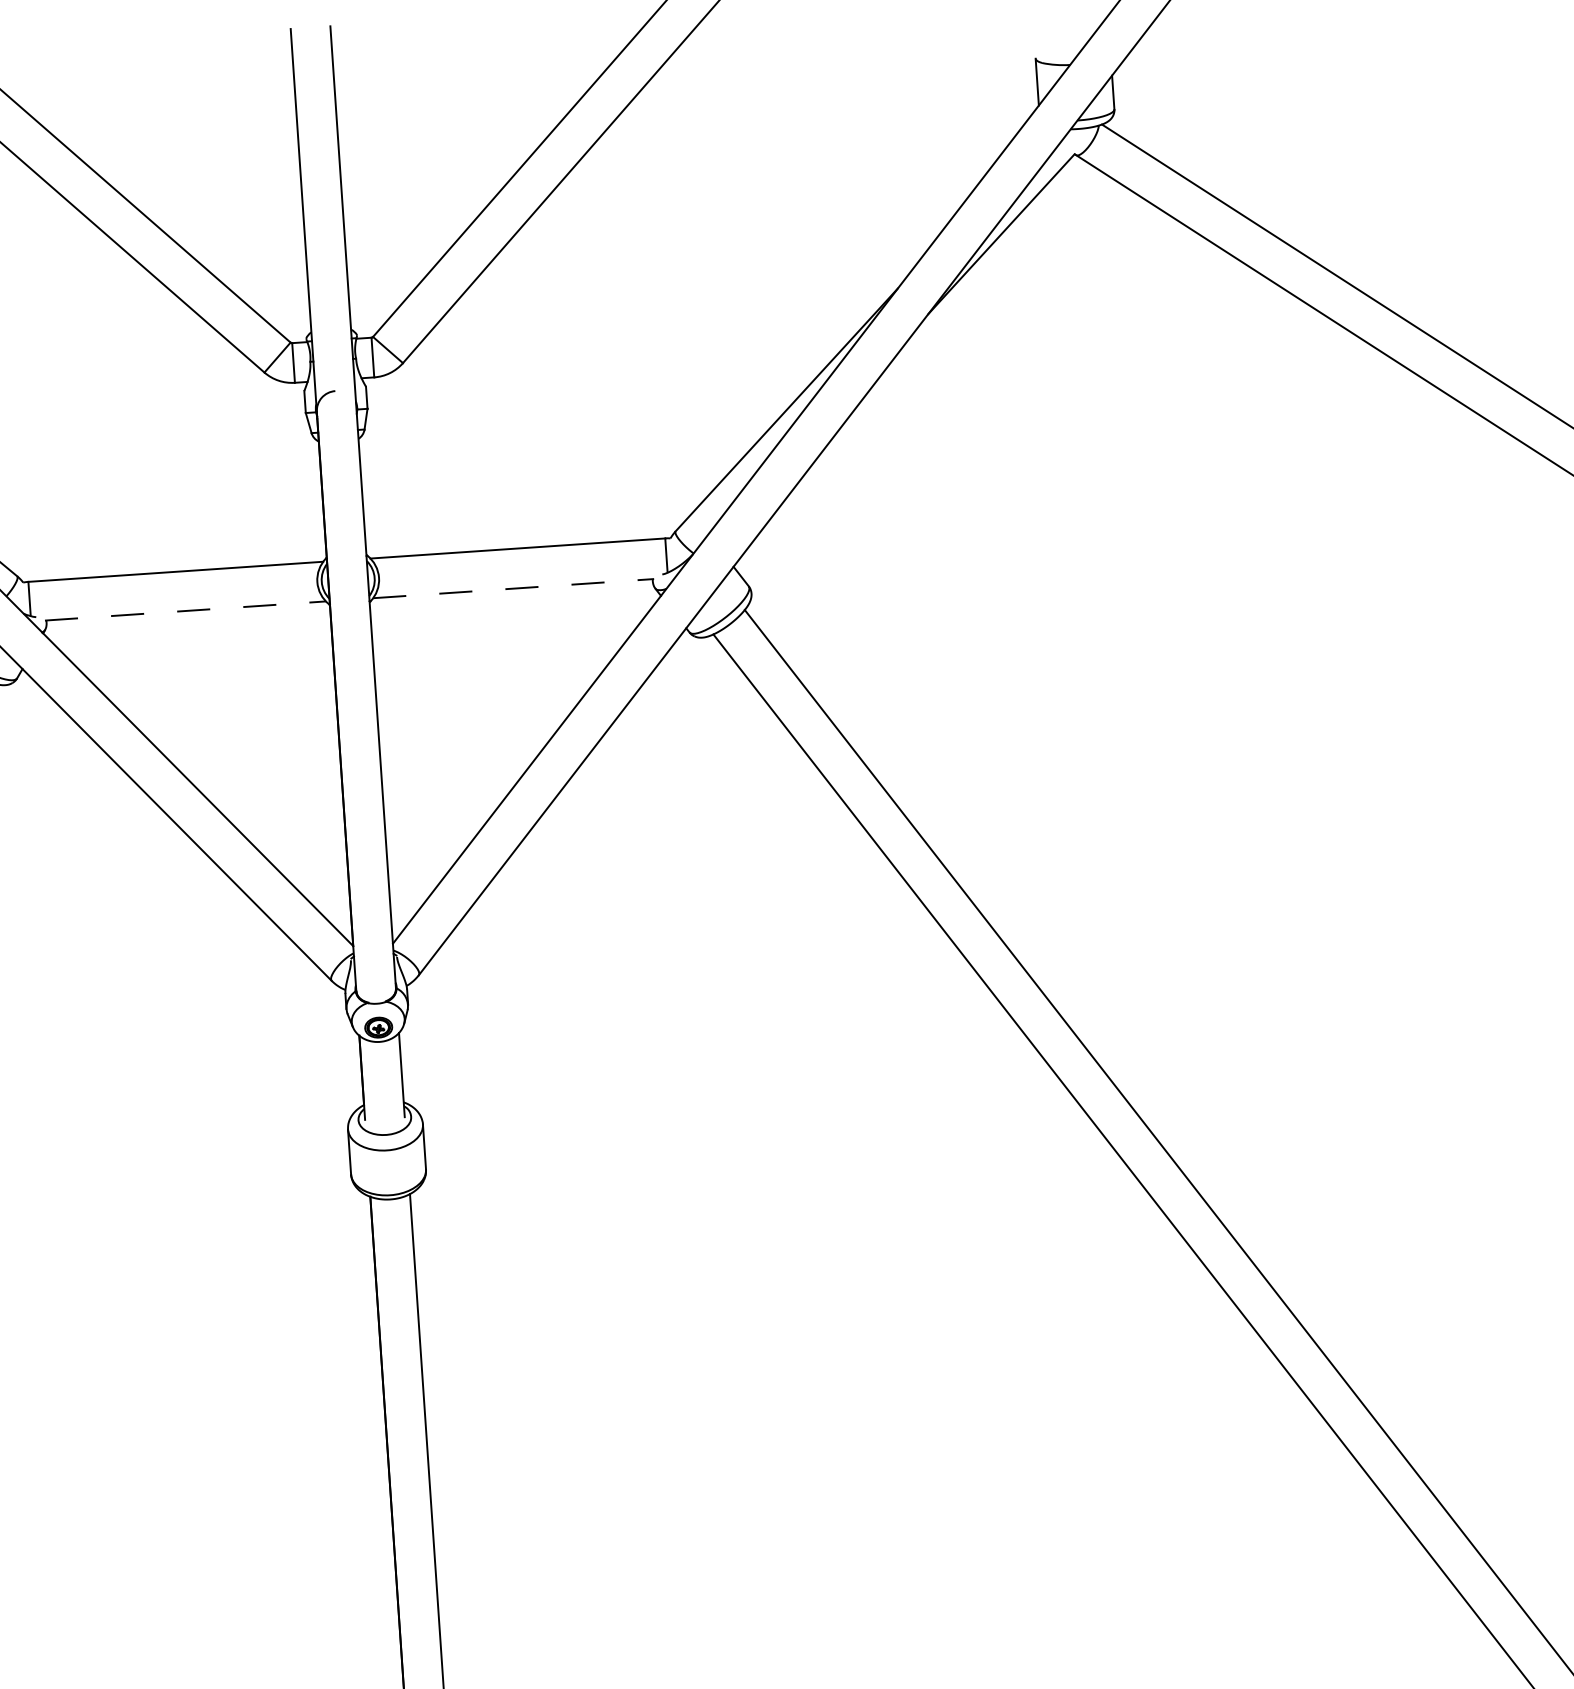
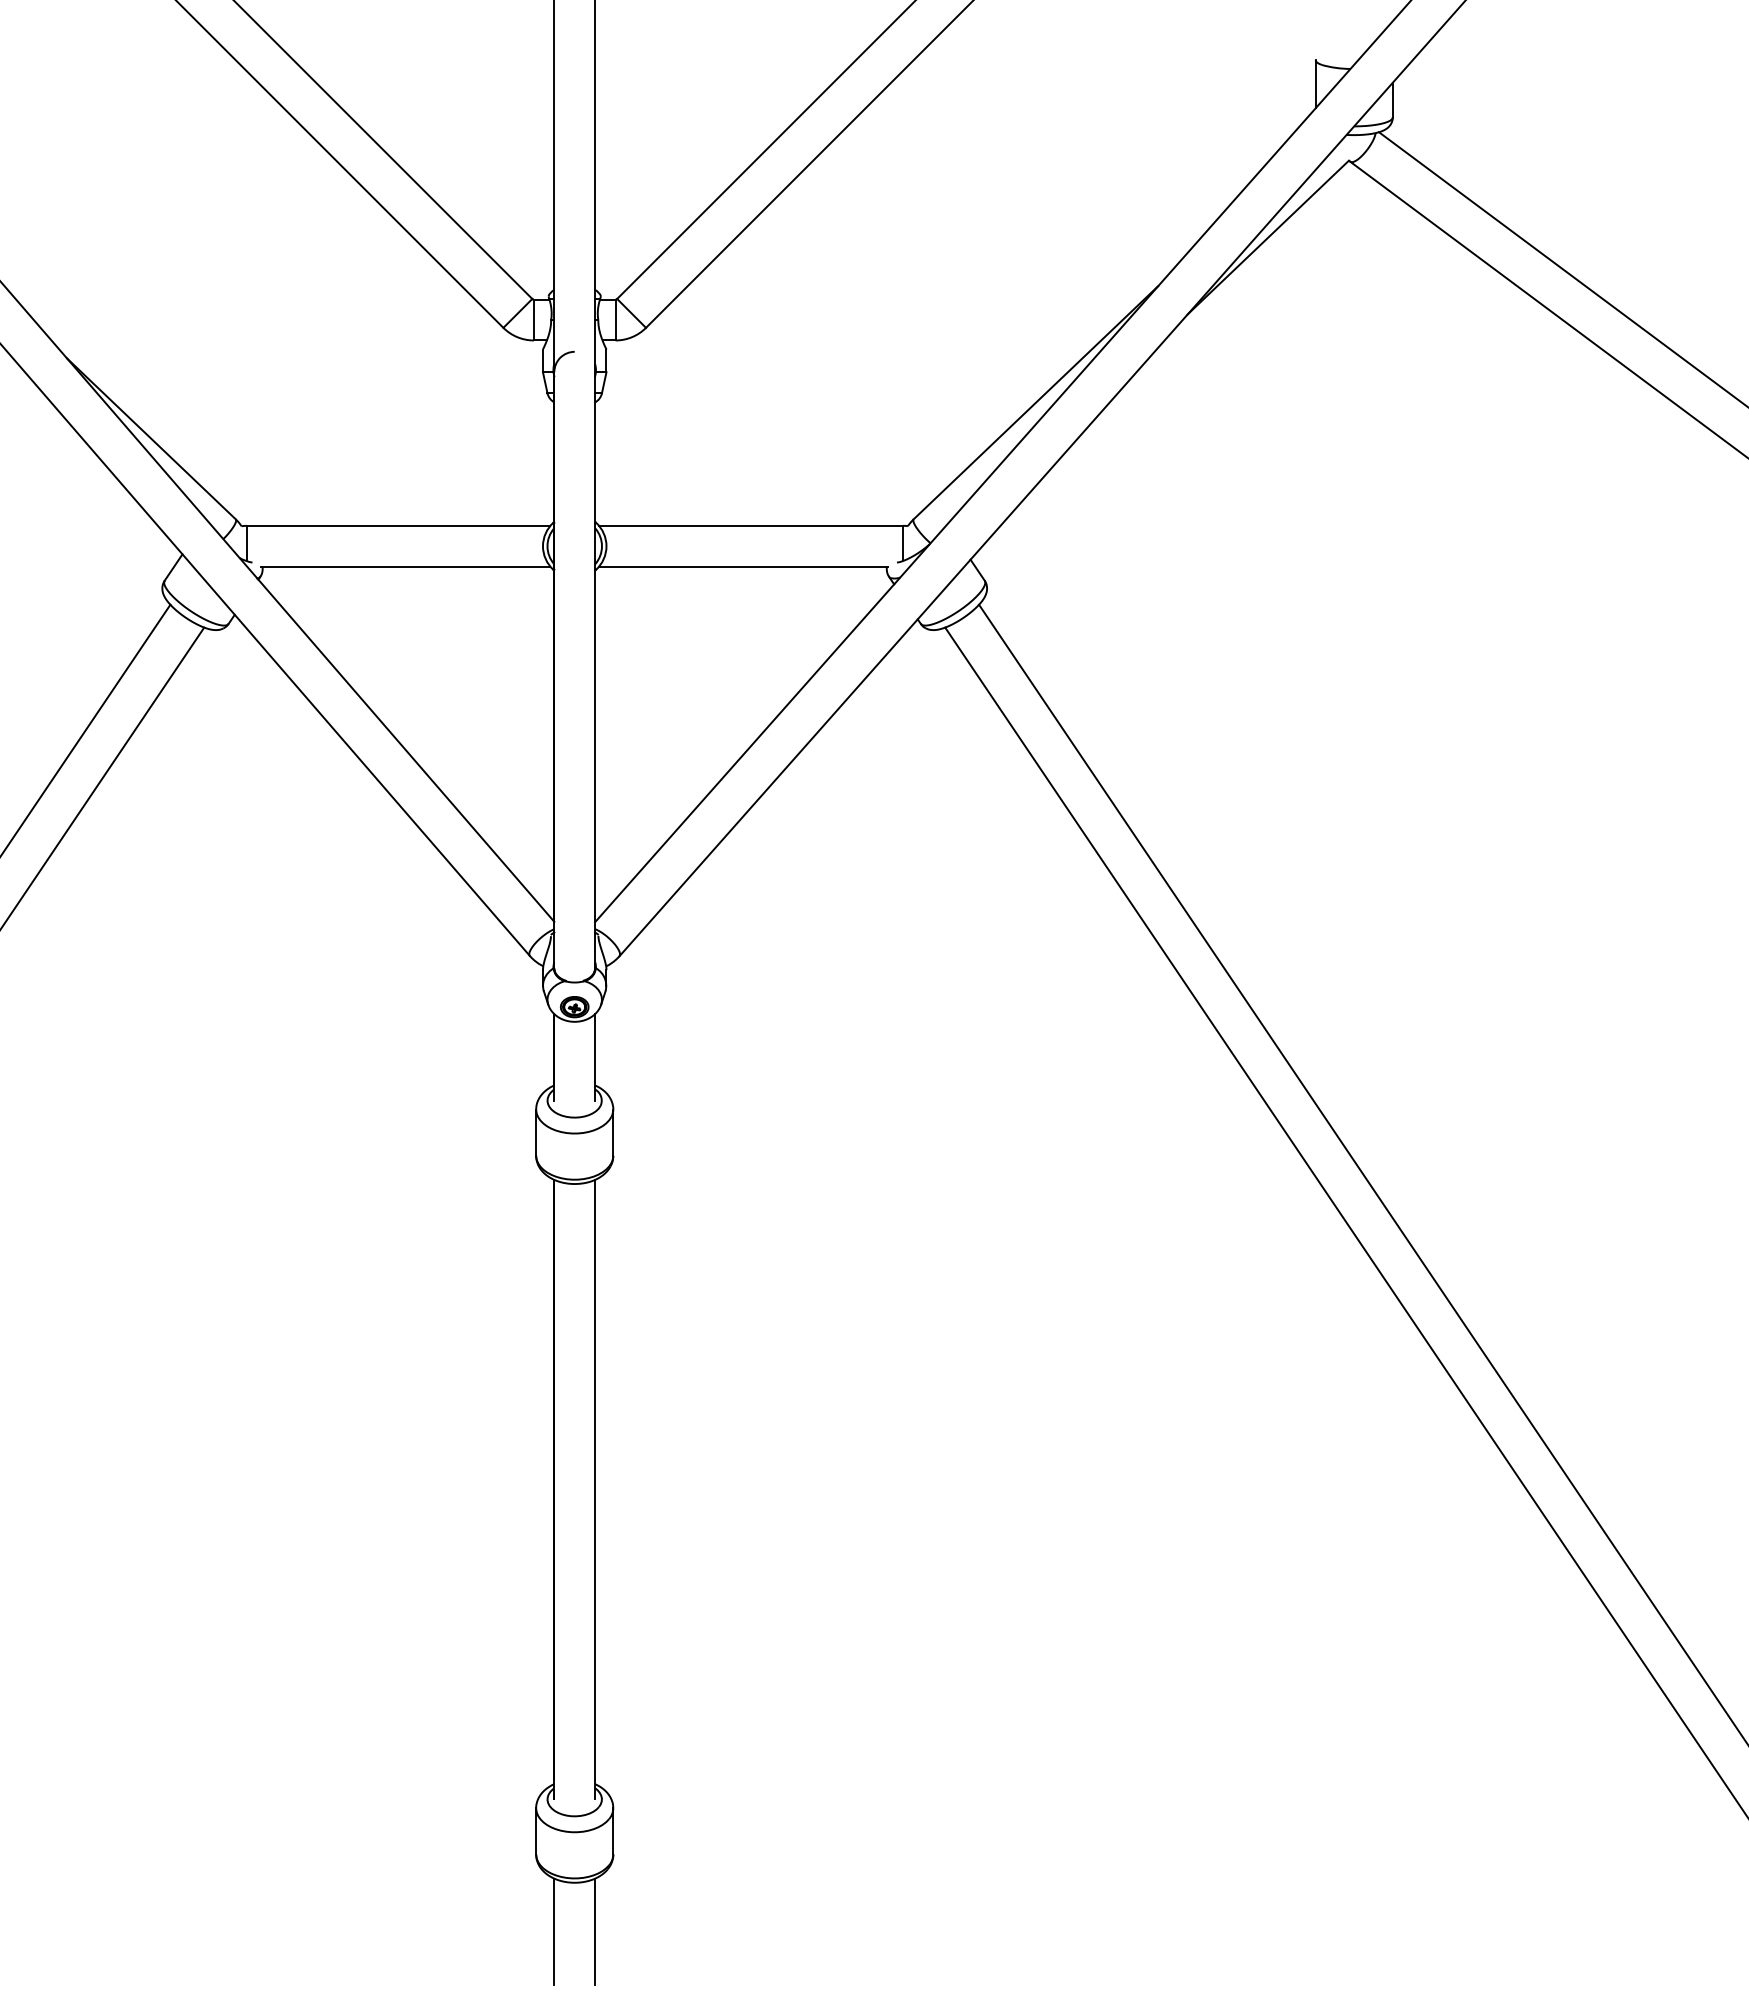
line: (513, 588) -> (743, 566), dashed -> solid
line: (185, 610) -> (405, 566), dashed -> solid

